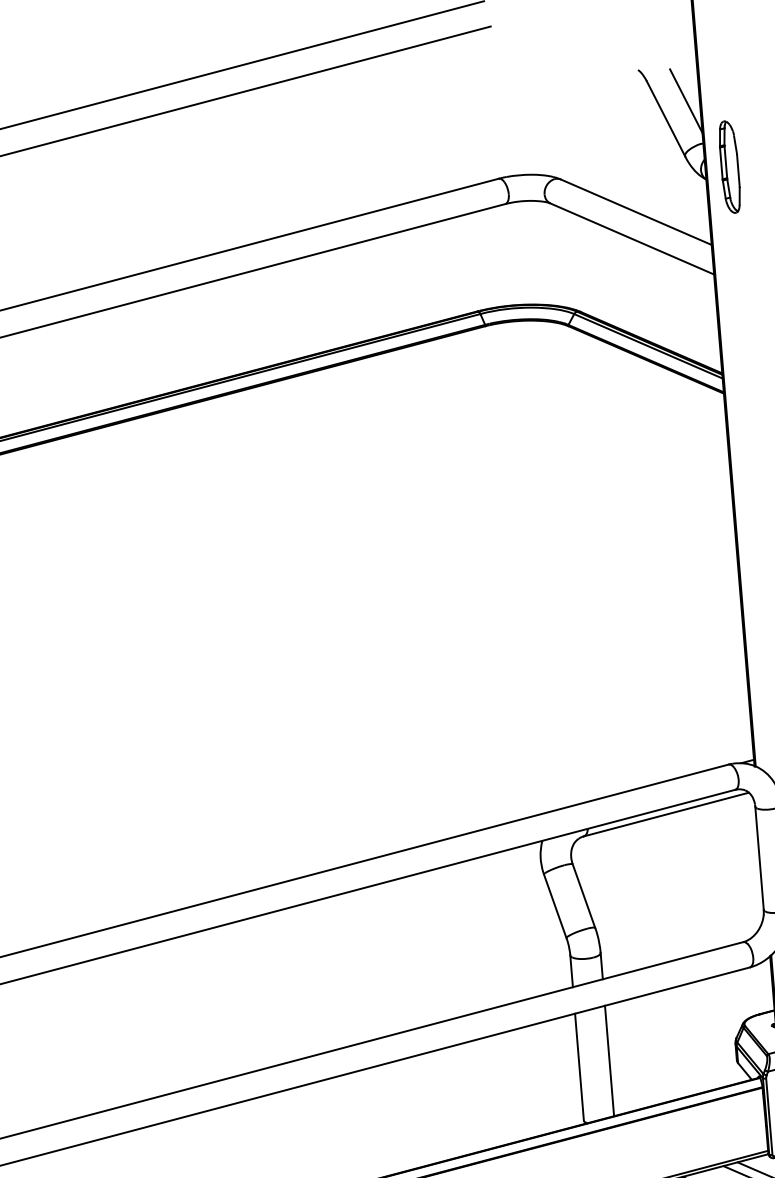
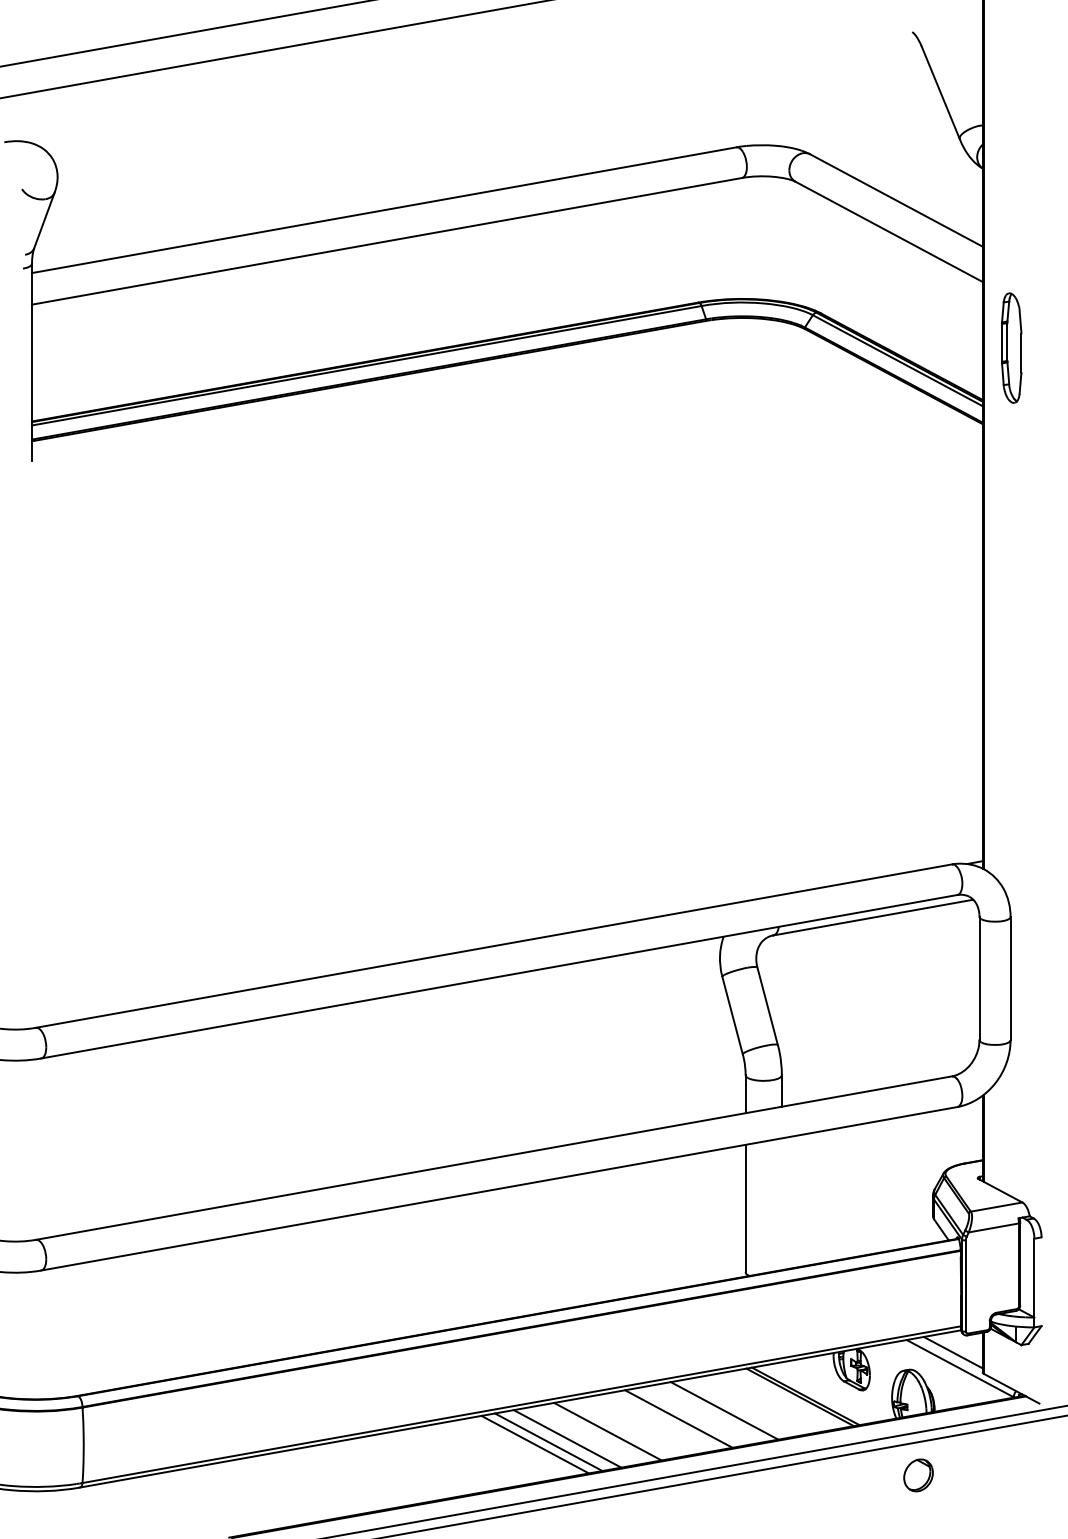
line: (686, 101) -> (966, 73), removed
part: (729, 166) -> (1011, 347), moved
line: (609, 1061) -> (781, 1204), removed

